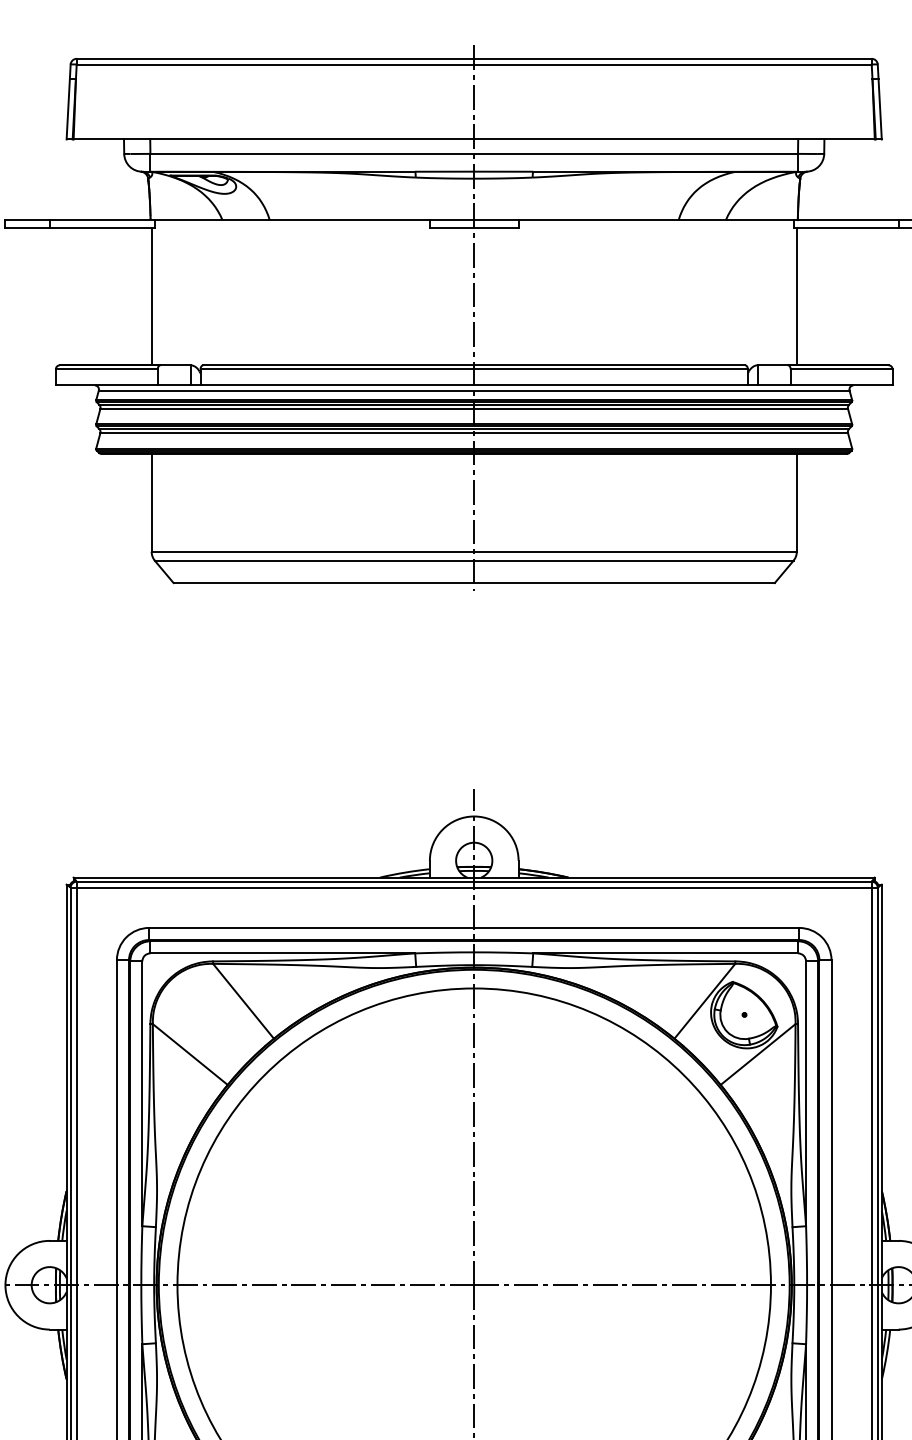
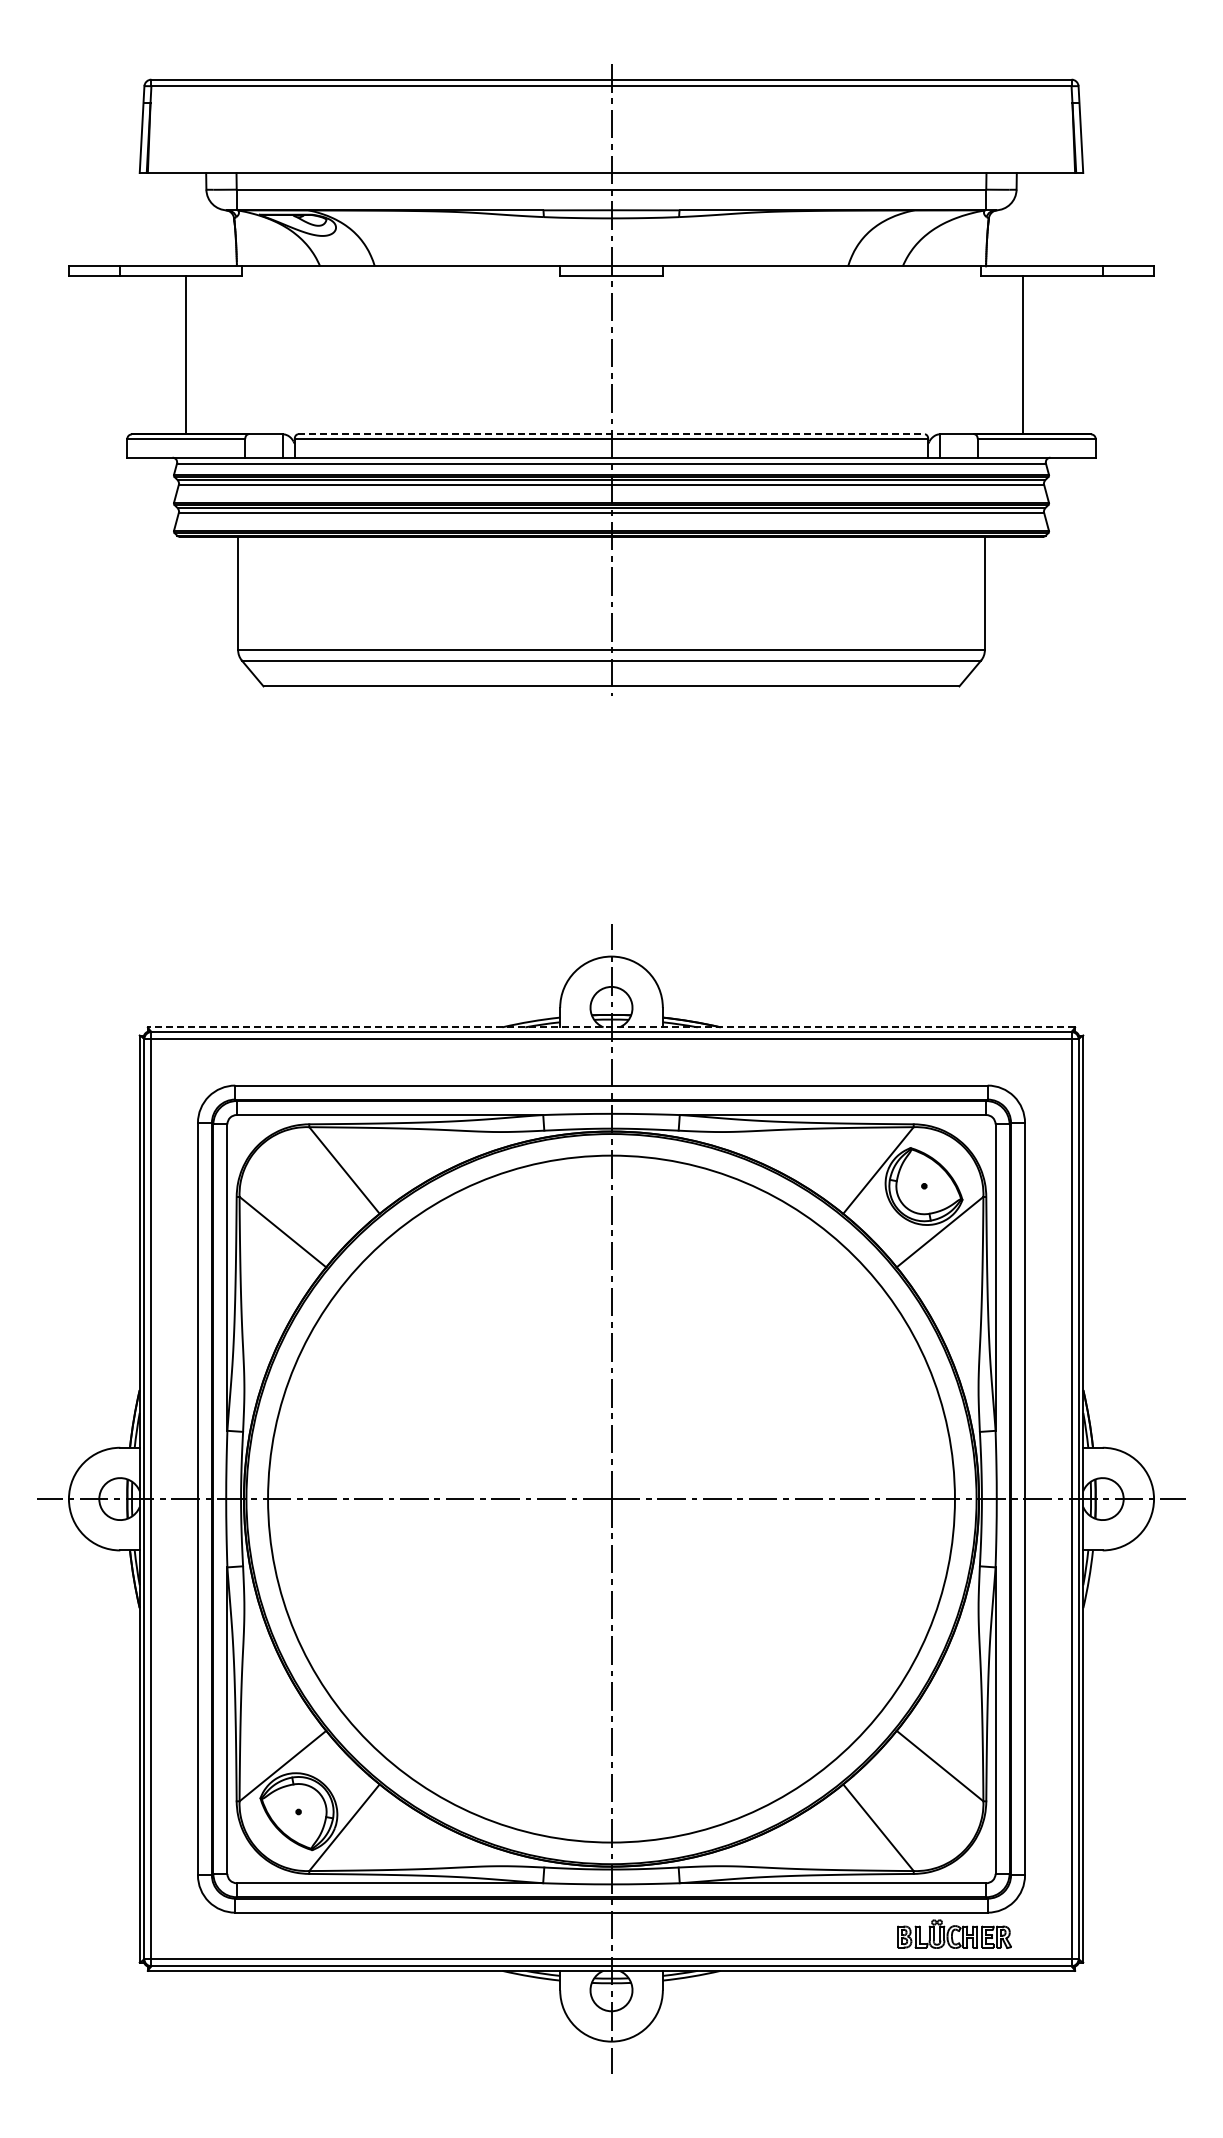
line: (151, 296) -> (186, 354), moved
line: (796, 296) -> (1022, 354), moved
line: (474, 365) -> (611, 434), solid -> dashed
line: (474, 877) -> (611, 1027), solid -> dashed

